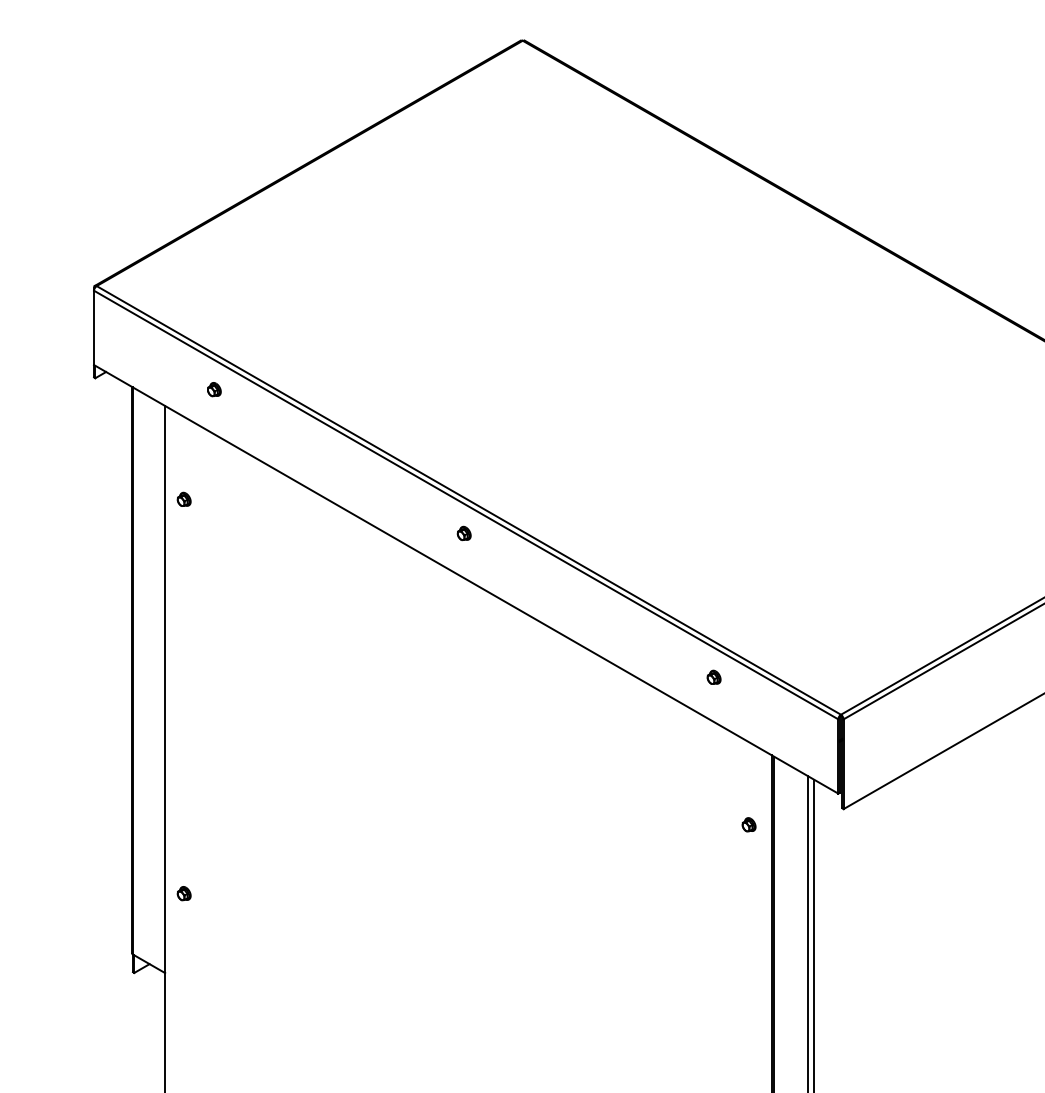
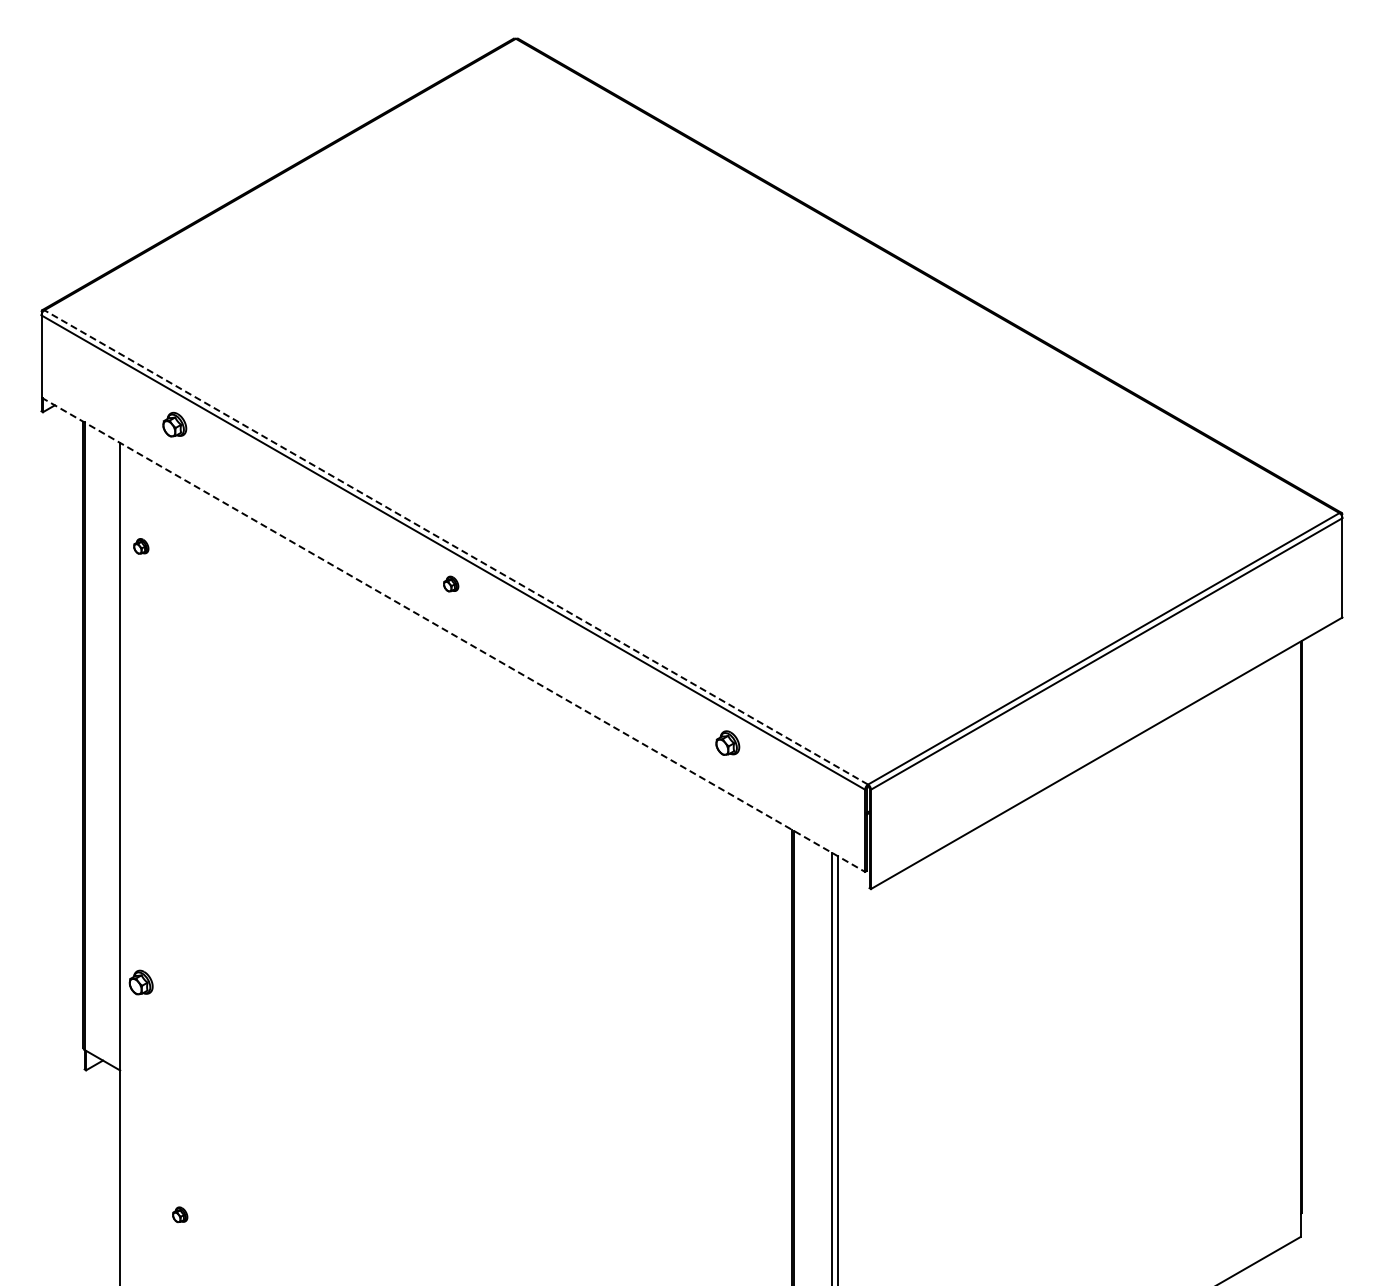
part: (214, 389) -> (174, 424), size x1.6
line: (468, 500) -> (455, 547), solid -> dashed
line: (466, 579) -> (453, 635), solid -> dashed
part: (713, 677) -> (727, 743), size x1.6
part: (749, 824) -> (766, 906), removed
part: (184, 893) -> (141, 982), size x1.6

